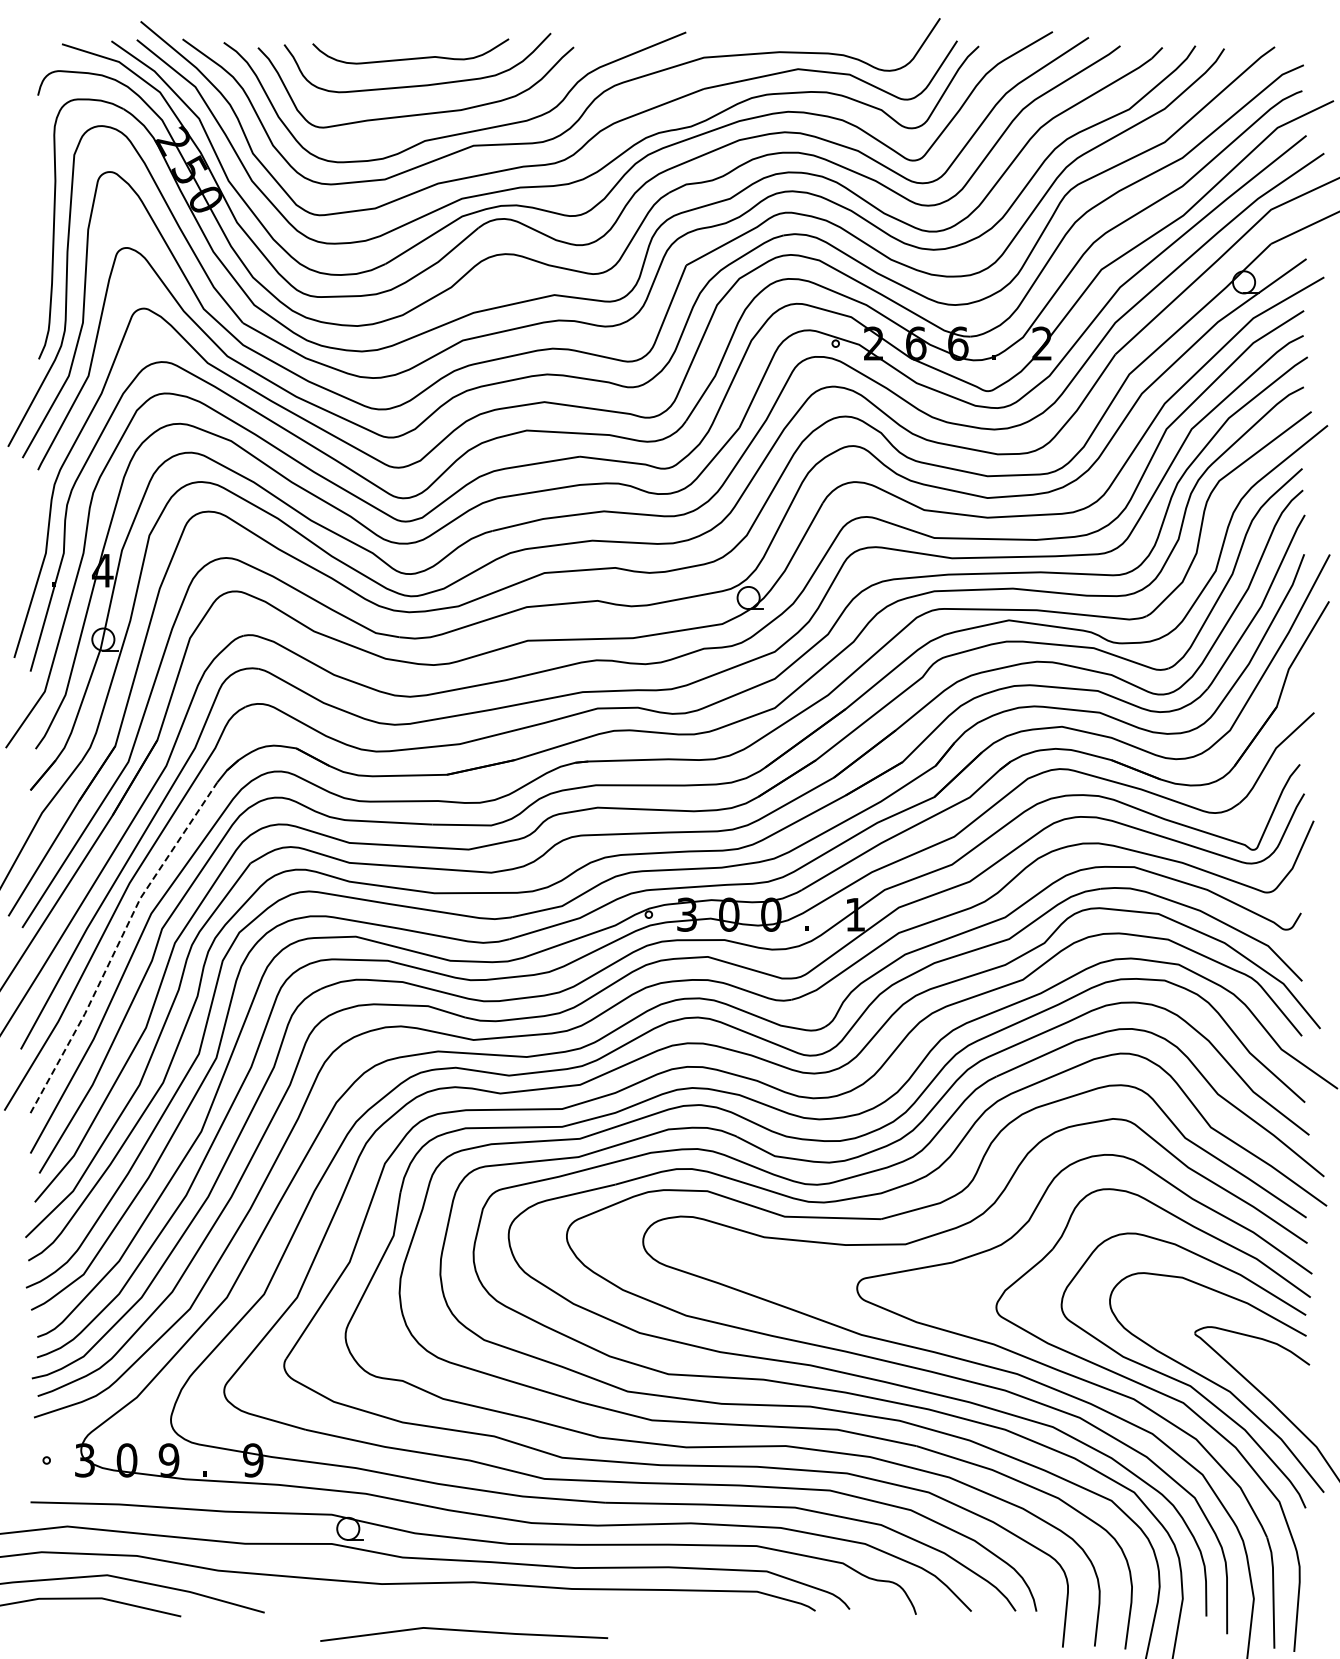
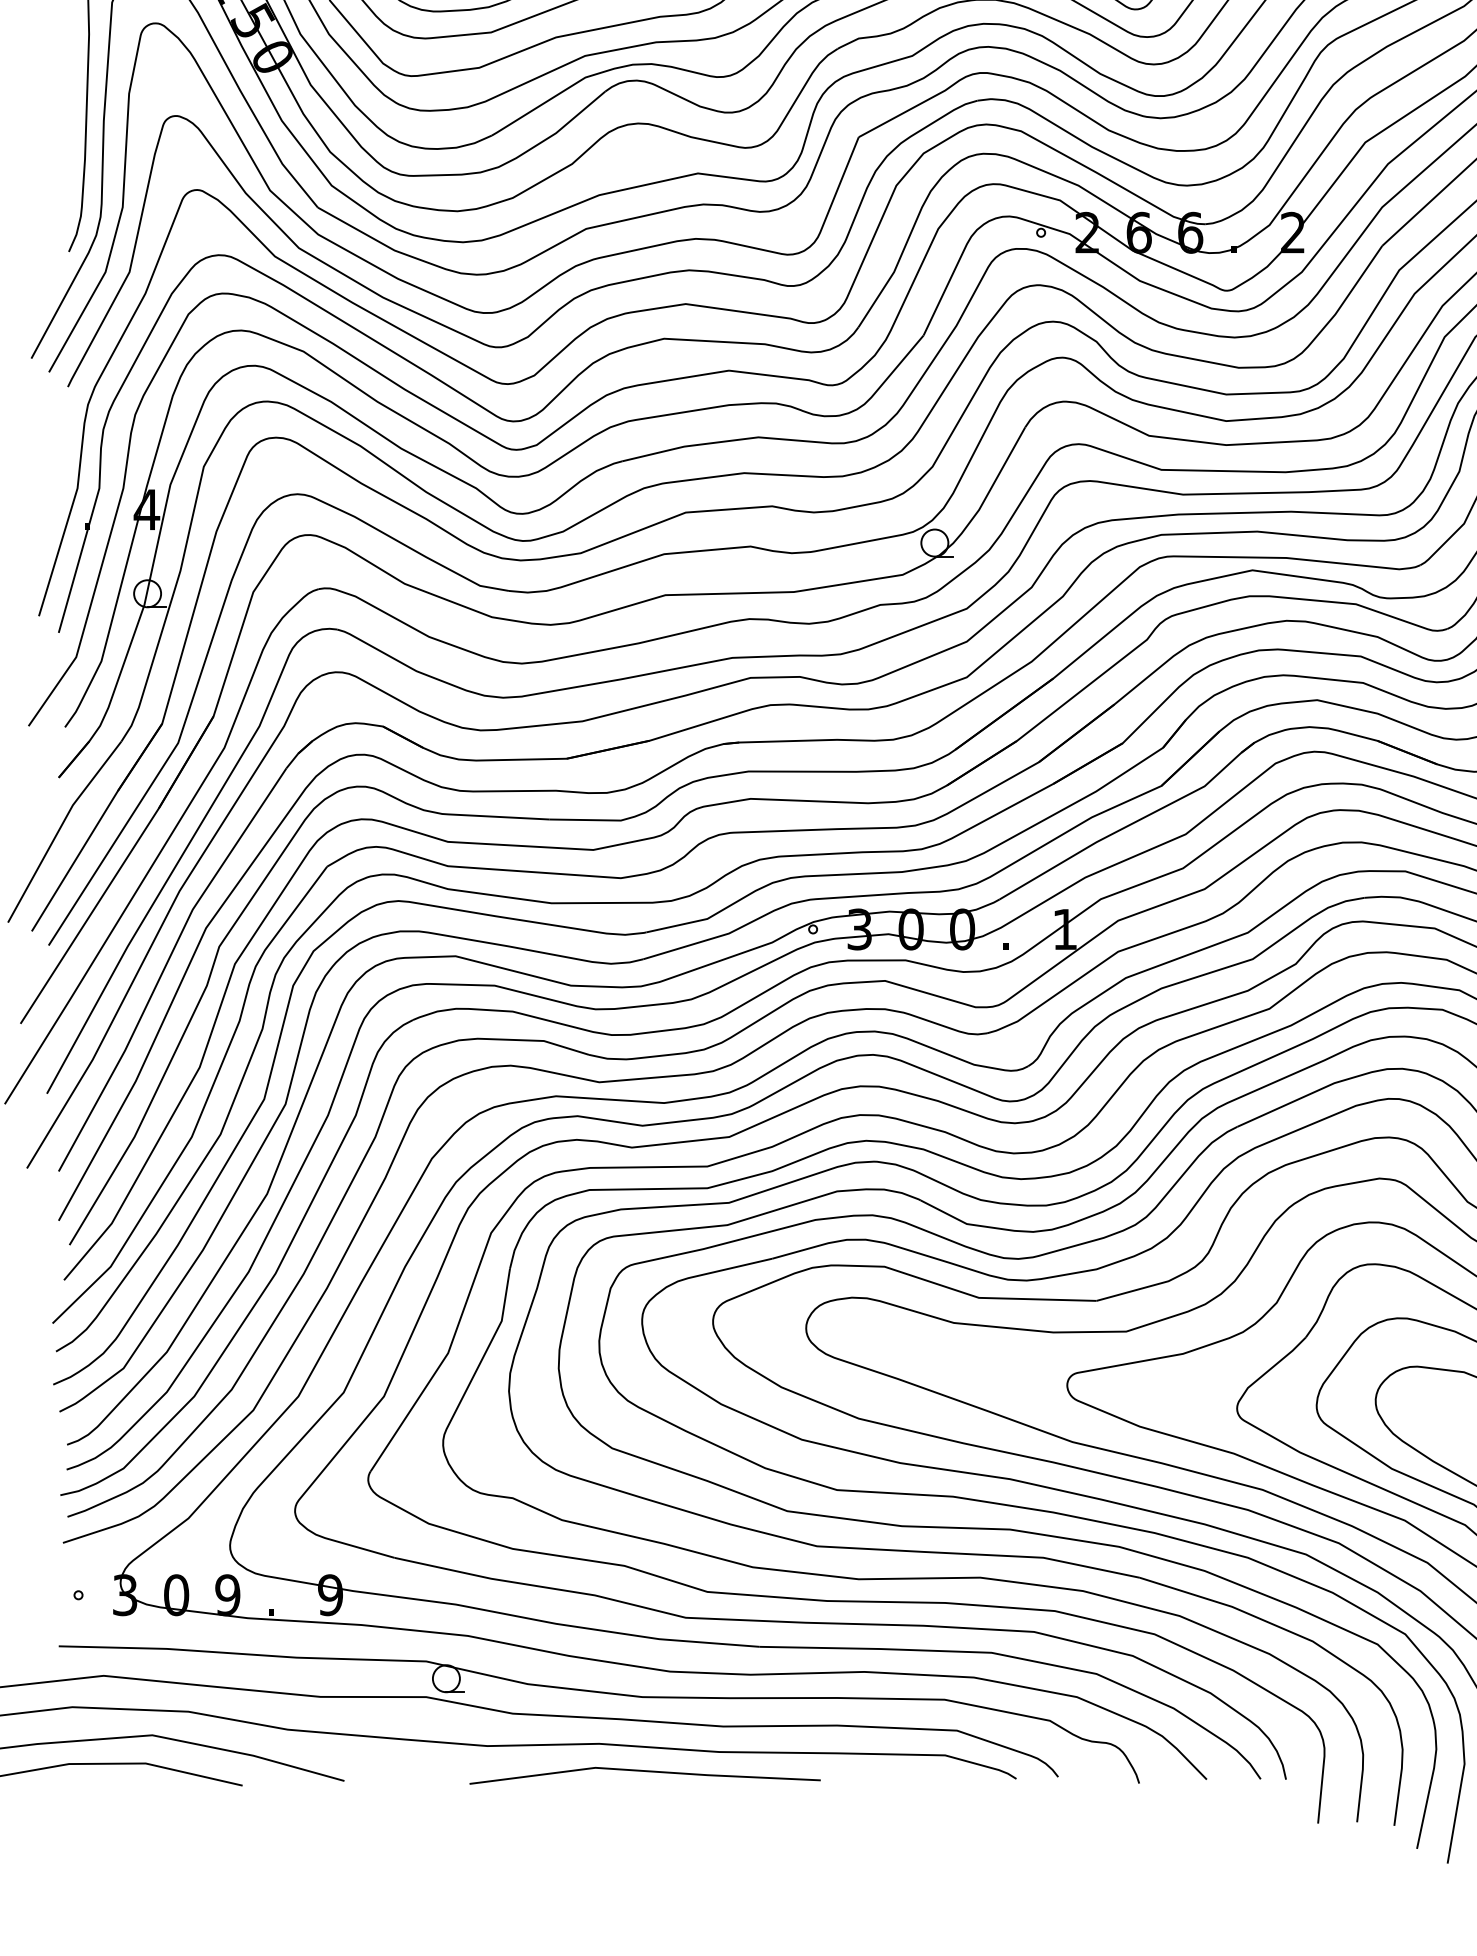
line: (118, 944) -> (166, 965), dashed -> solid
line: (464, 1631) -> (645, 1772), moved

